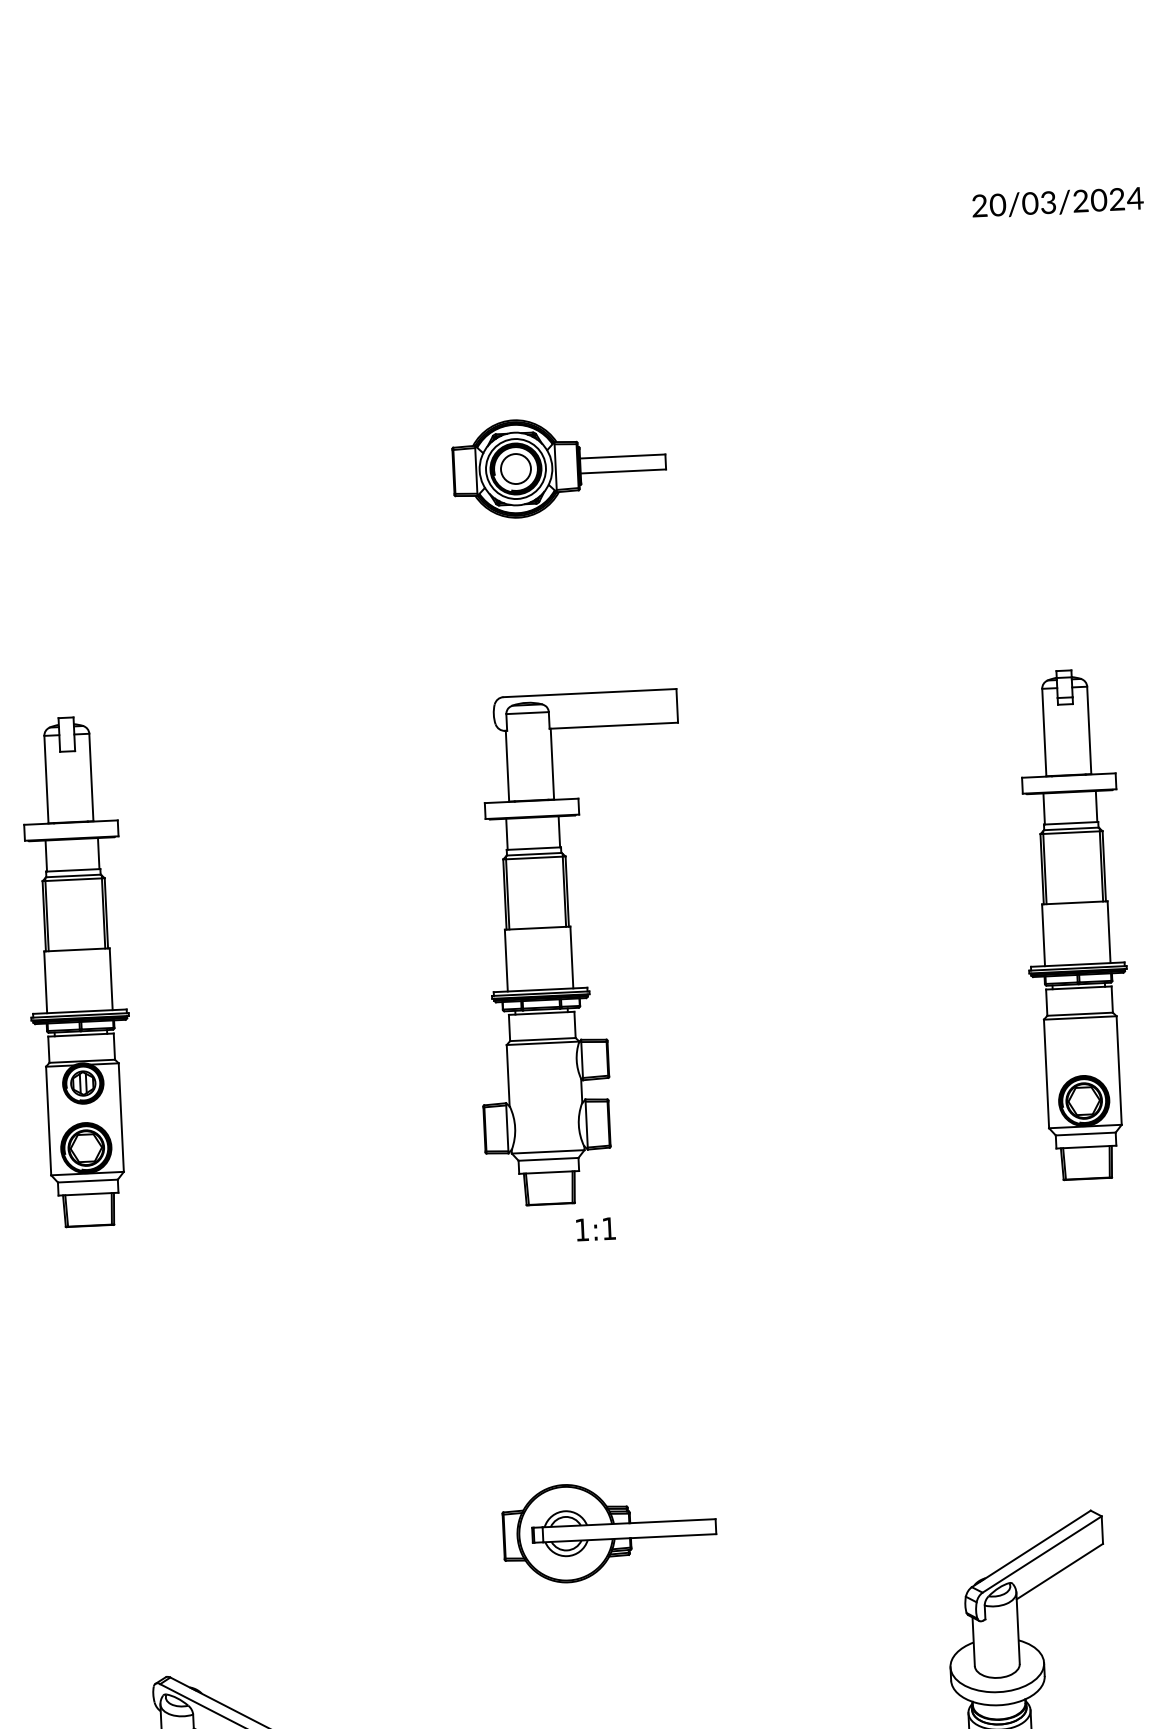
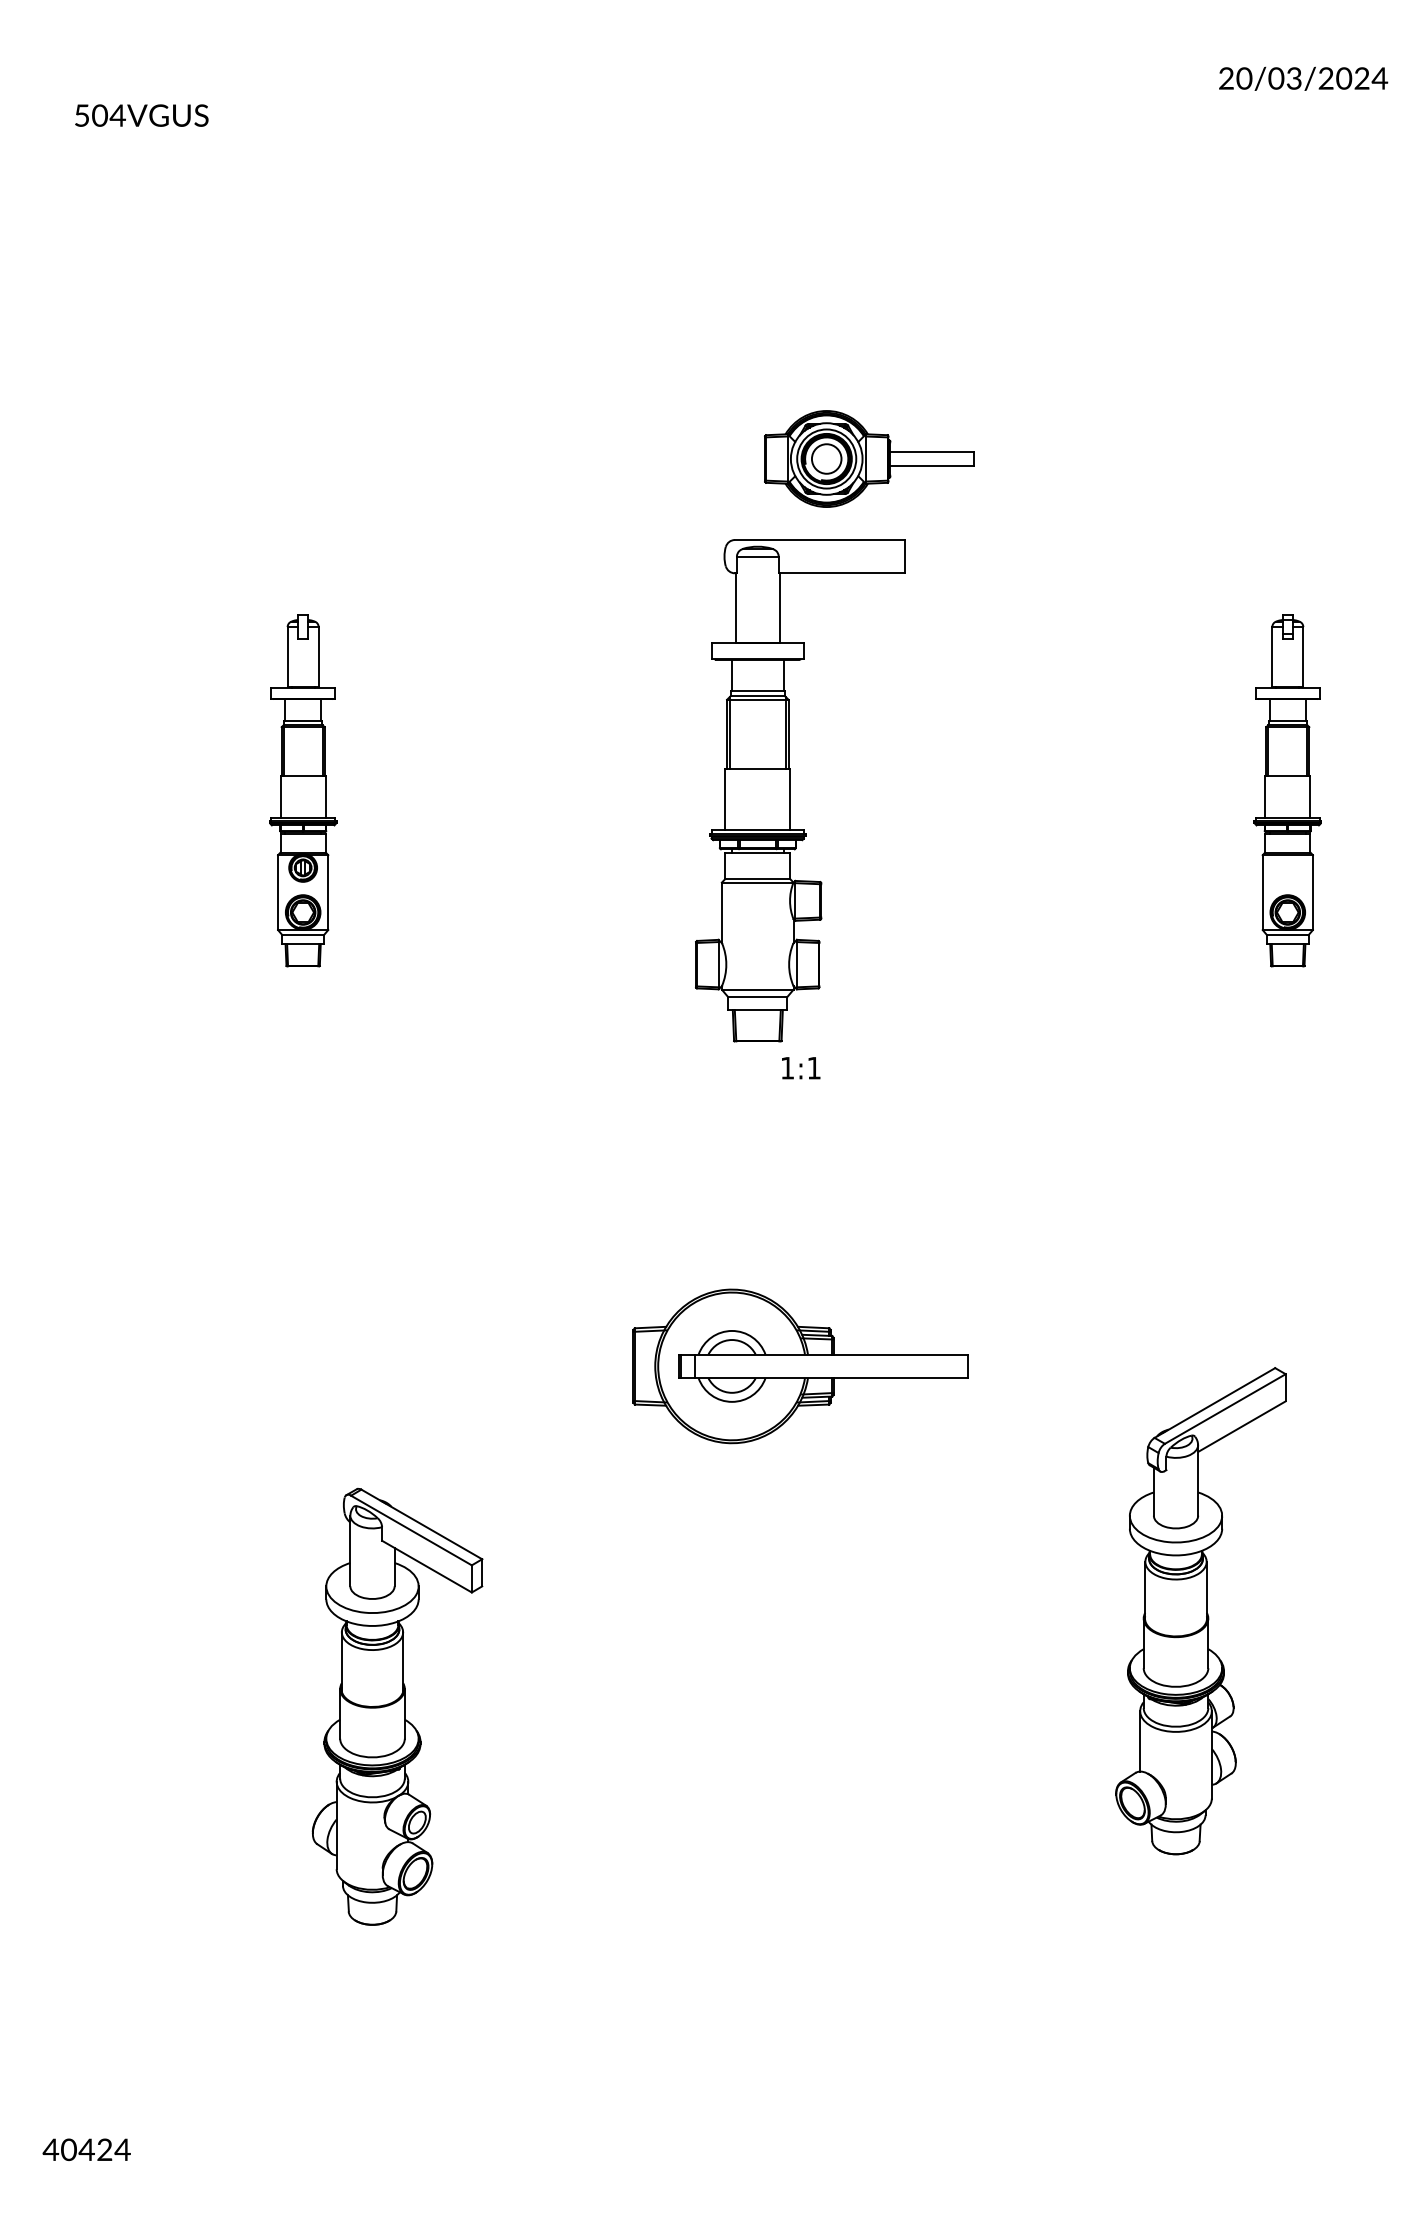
part: (559, 466) -> (869, 458), moved
part: (1075, 924) -> (1287, 790), size x0.7
part: (77, 971) -> (302, 790), size x0.7
part: (609, 1531) -> (800, 1366), size x1.6

